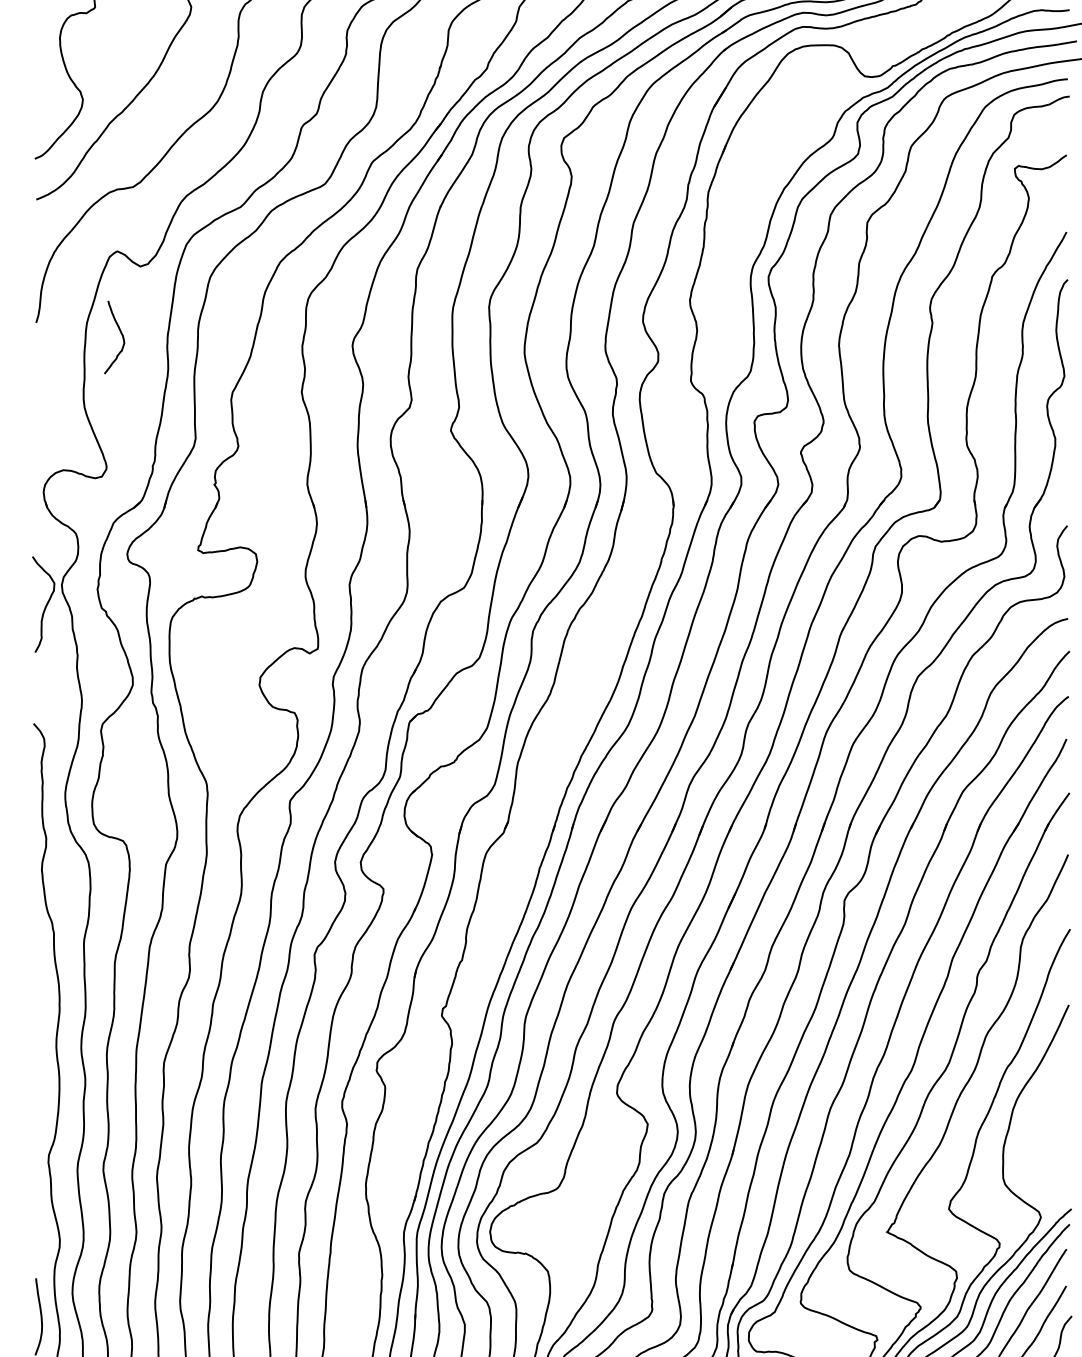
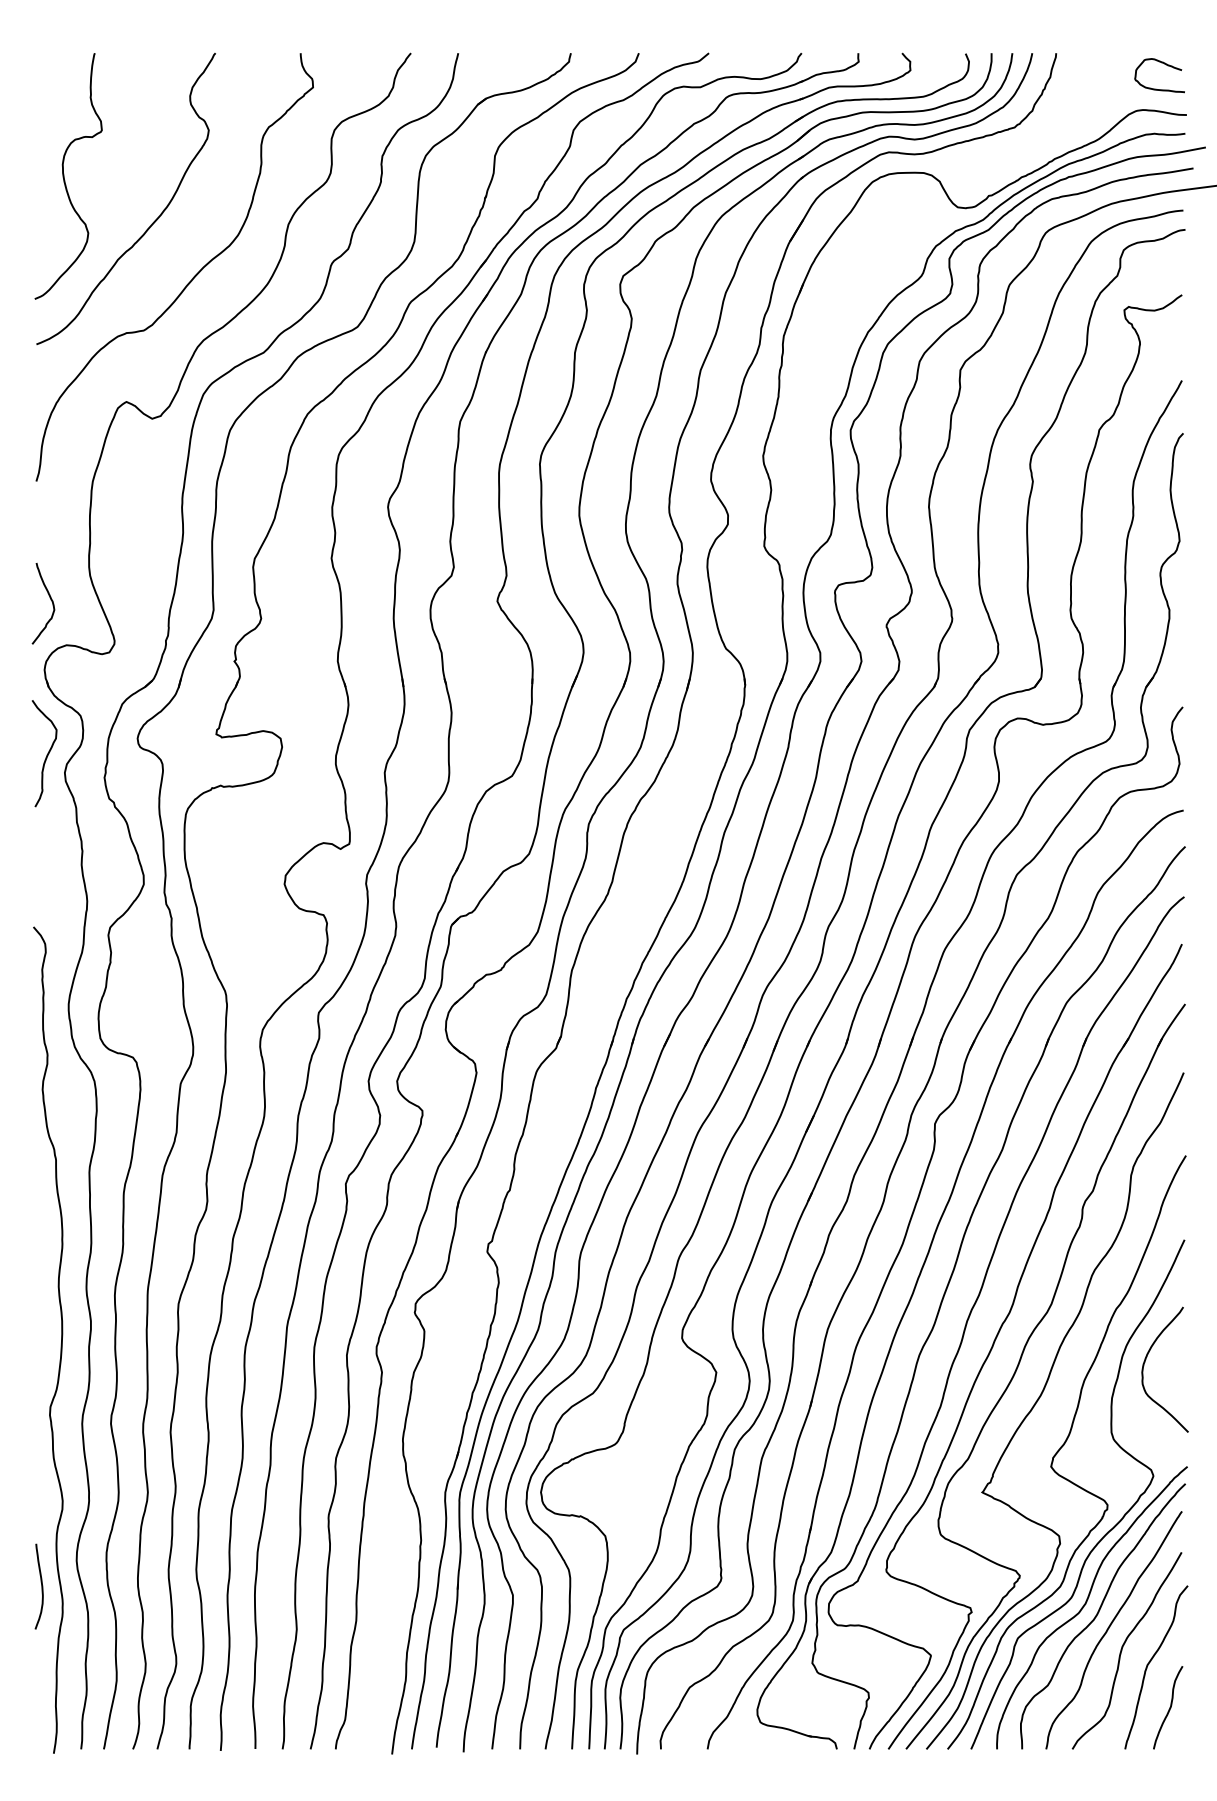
curve: (120, 334) -> (50, 600), moved
curve: (45, 605) -> (46, 754), moved
curve: (1032, 1118) -> (1144, 1366), added

